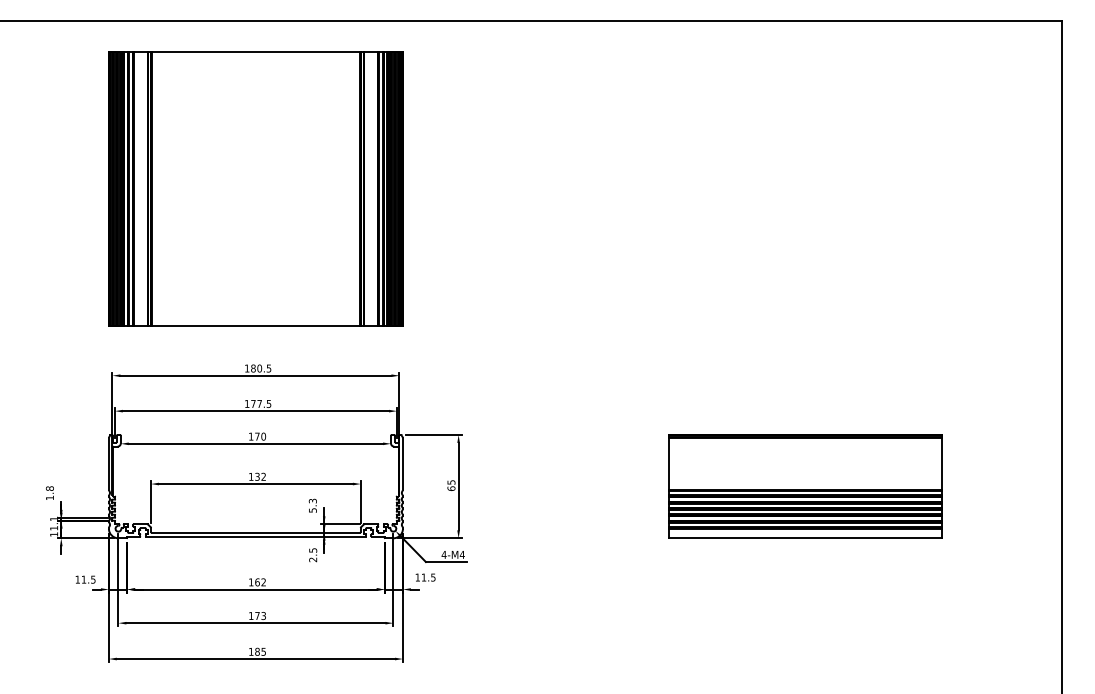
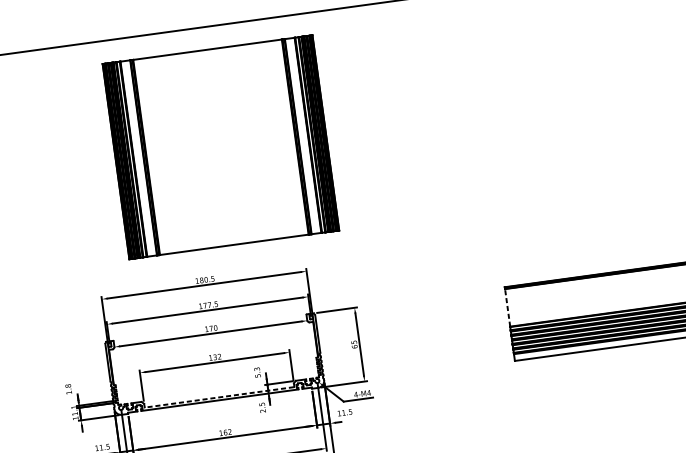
part: (255, 188) -> (220, 146), moved
line: (669, 463) -> (507, 307), solid -> dashed
line: (255, 532) -> (219, 397), solid -> dashed

